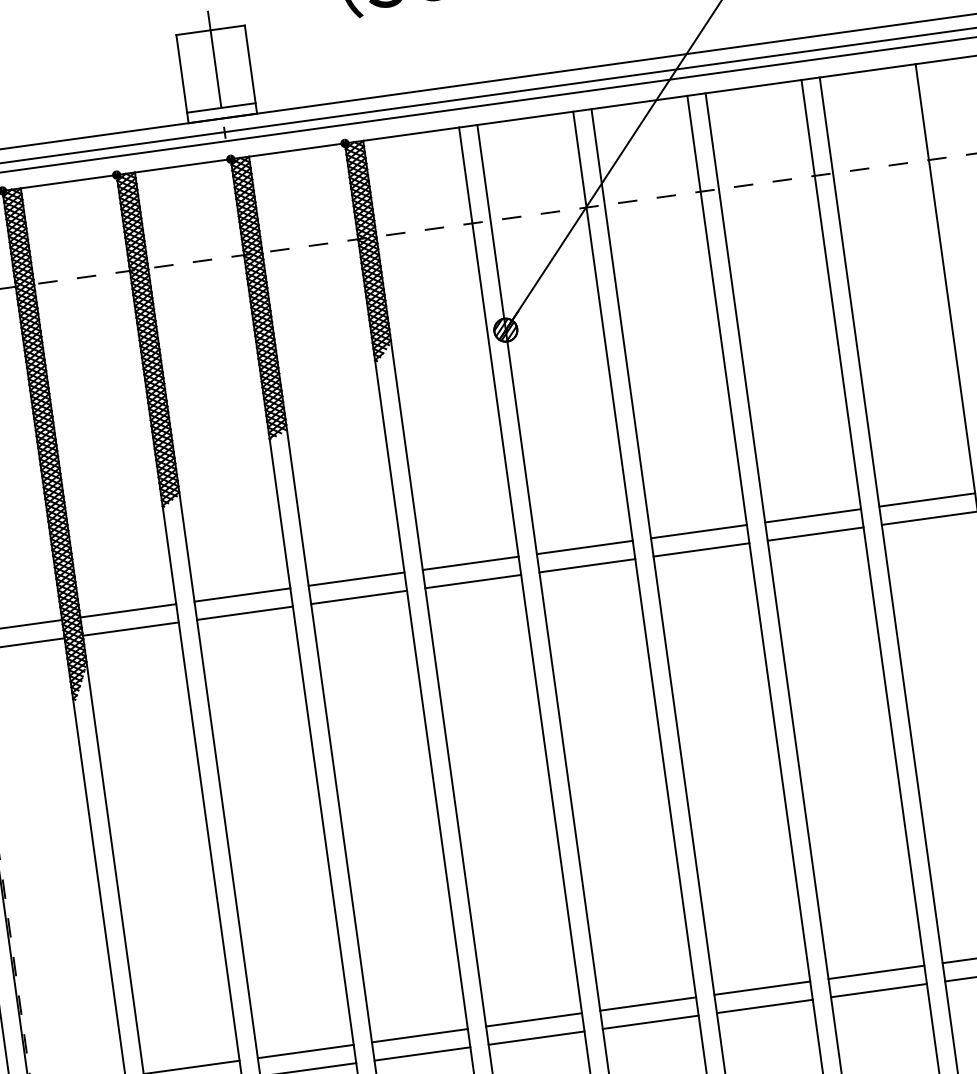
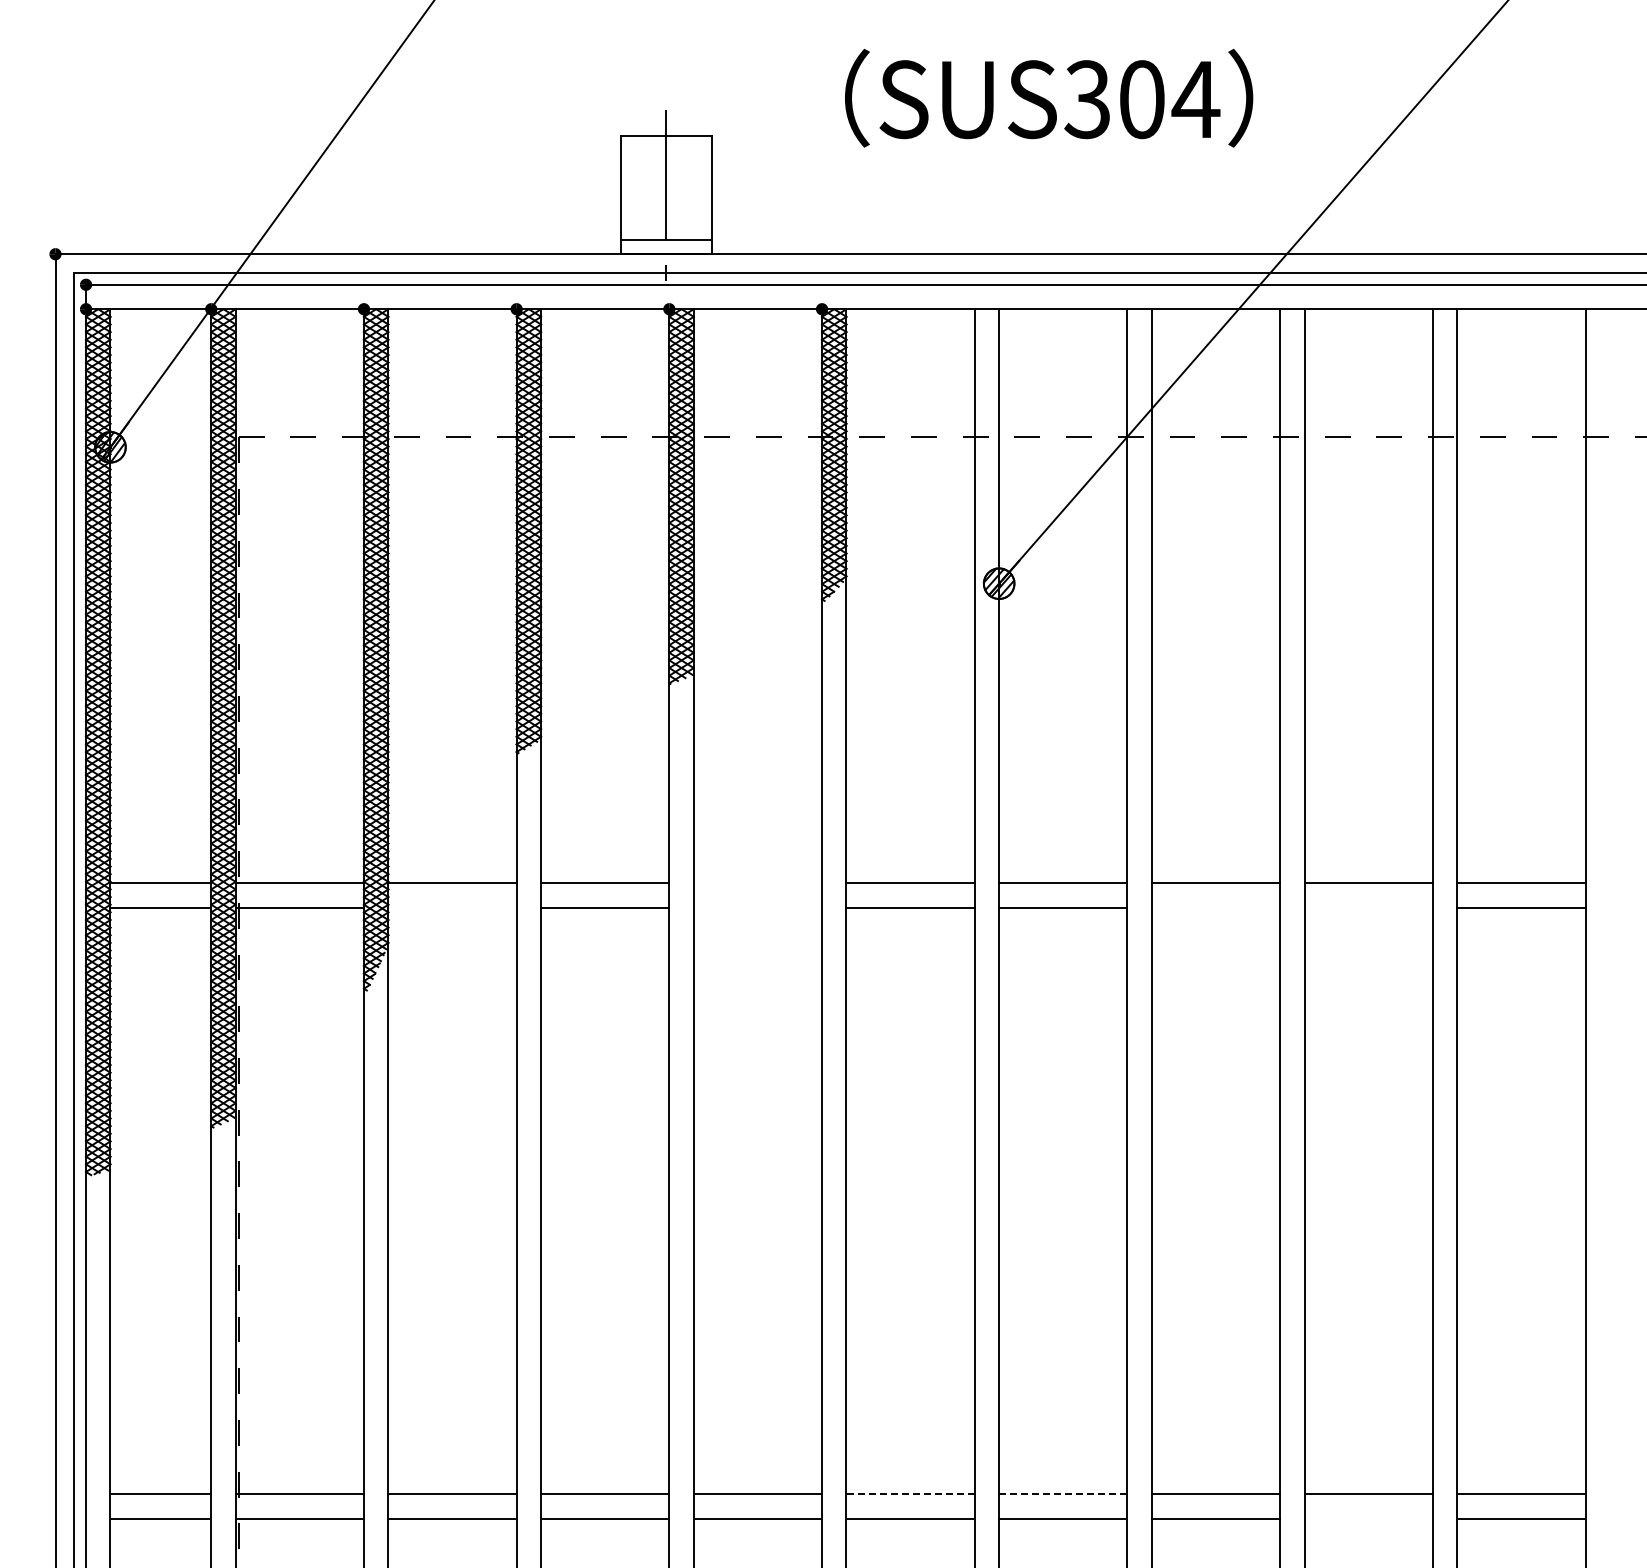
line: (815, 533) -> (1368, 907), removed
line: (701, 549) -> (1215, 907), removed
line: (356, 579) -> (757, 883), removed
line: (358, 597) -> (757, 907), removed
line: (130, 628) -> (452, 907), removed
line: (878, 990) -> (1368, 1518), removed
line: (647, 1004) -> (1062, 1494), solid -> dashed
line: (534, 1020) -> (910, 1494), solid -> dashed

